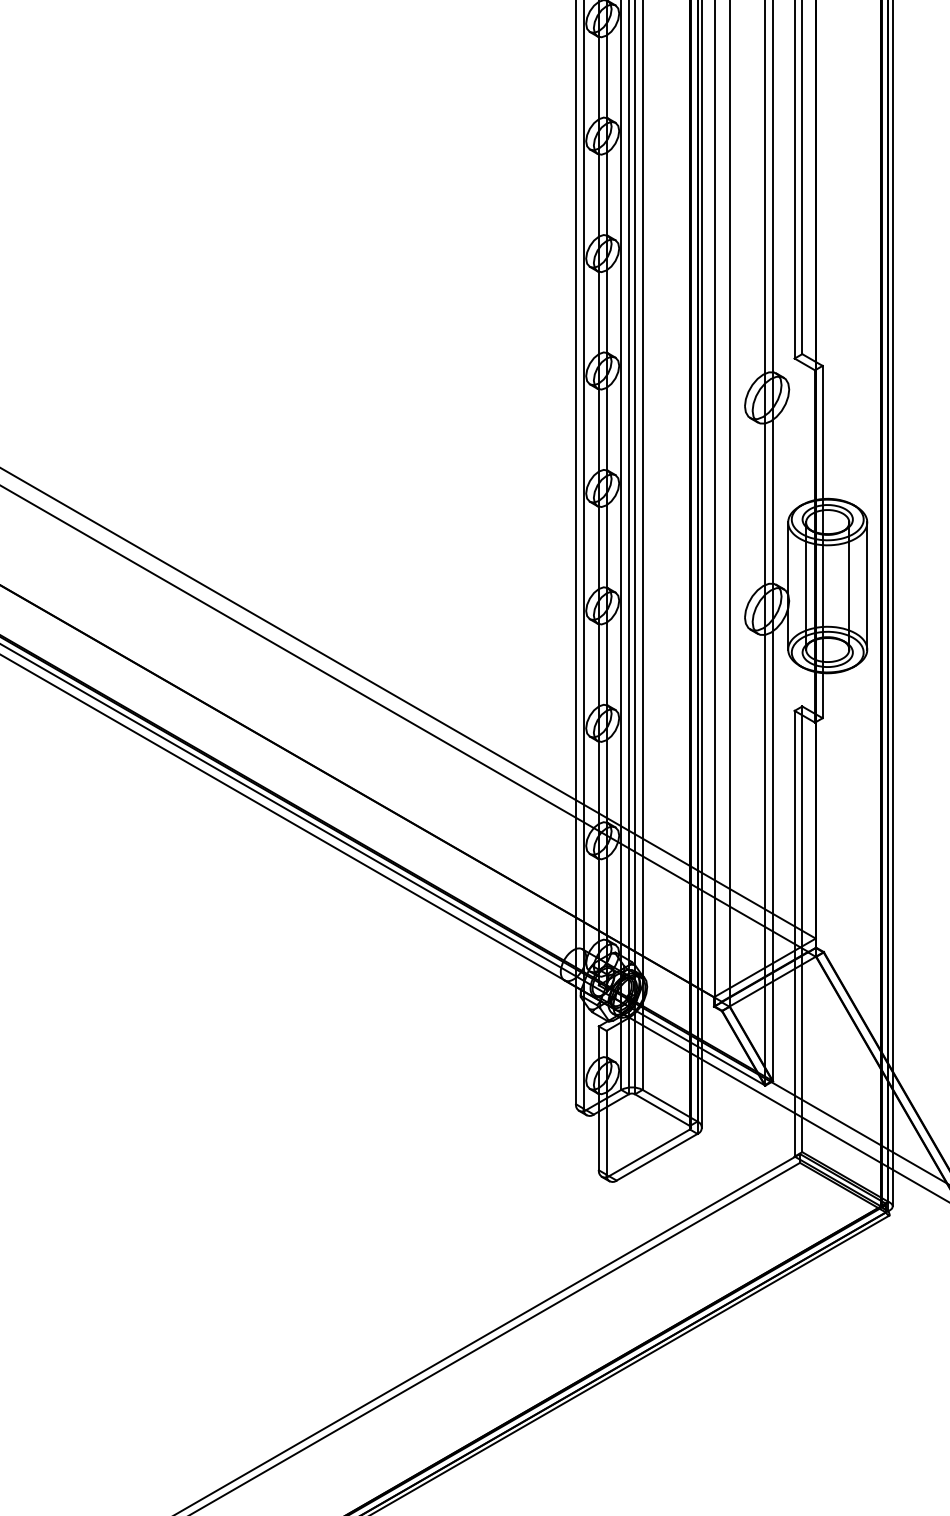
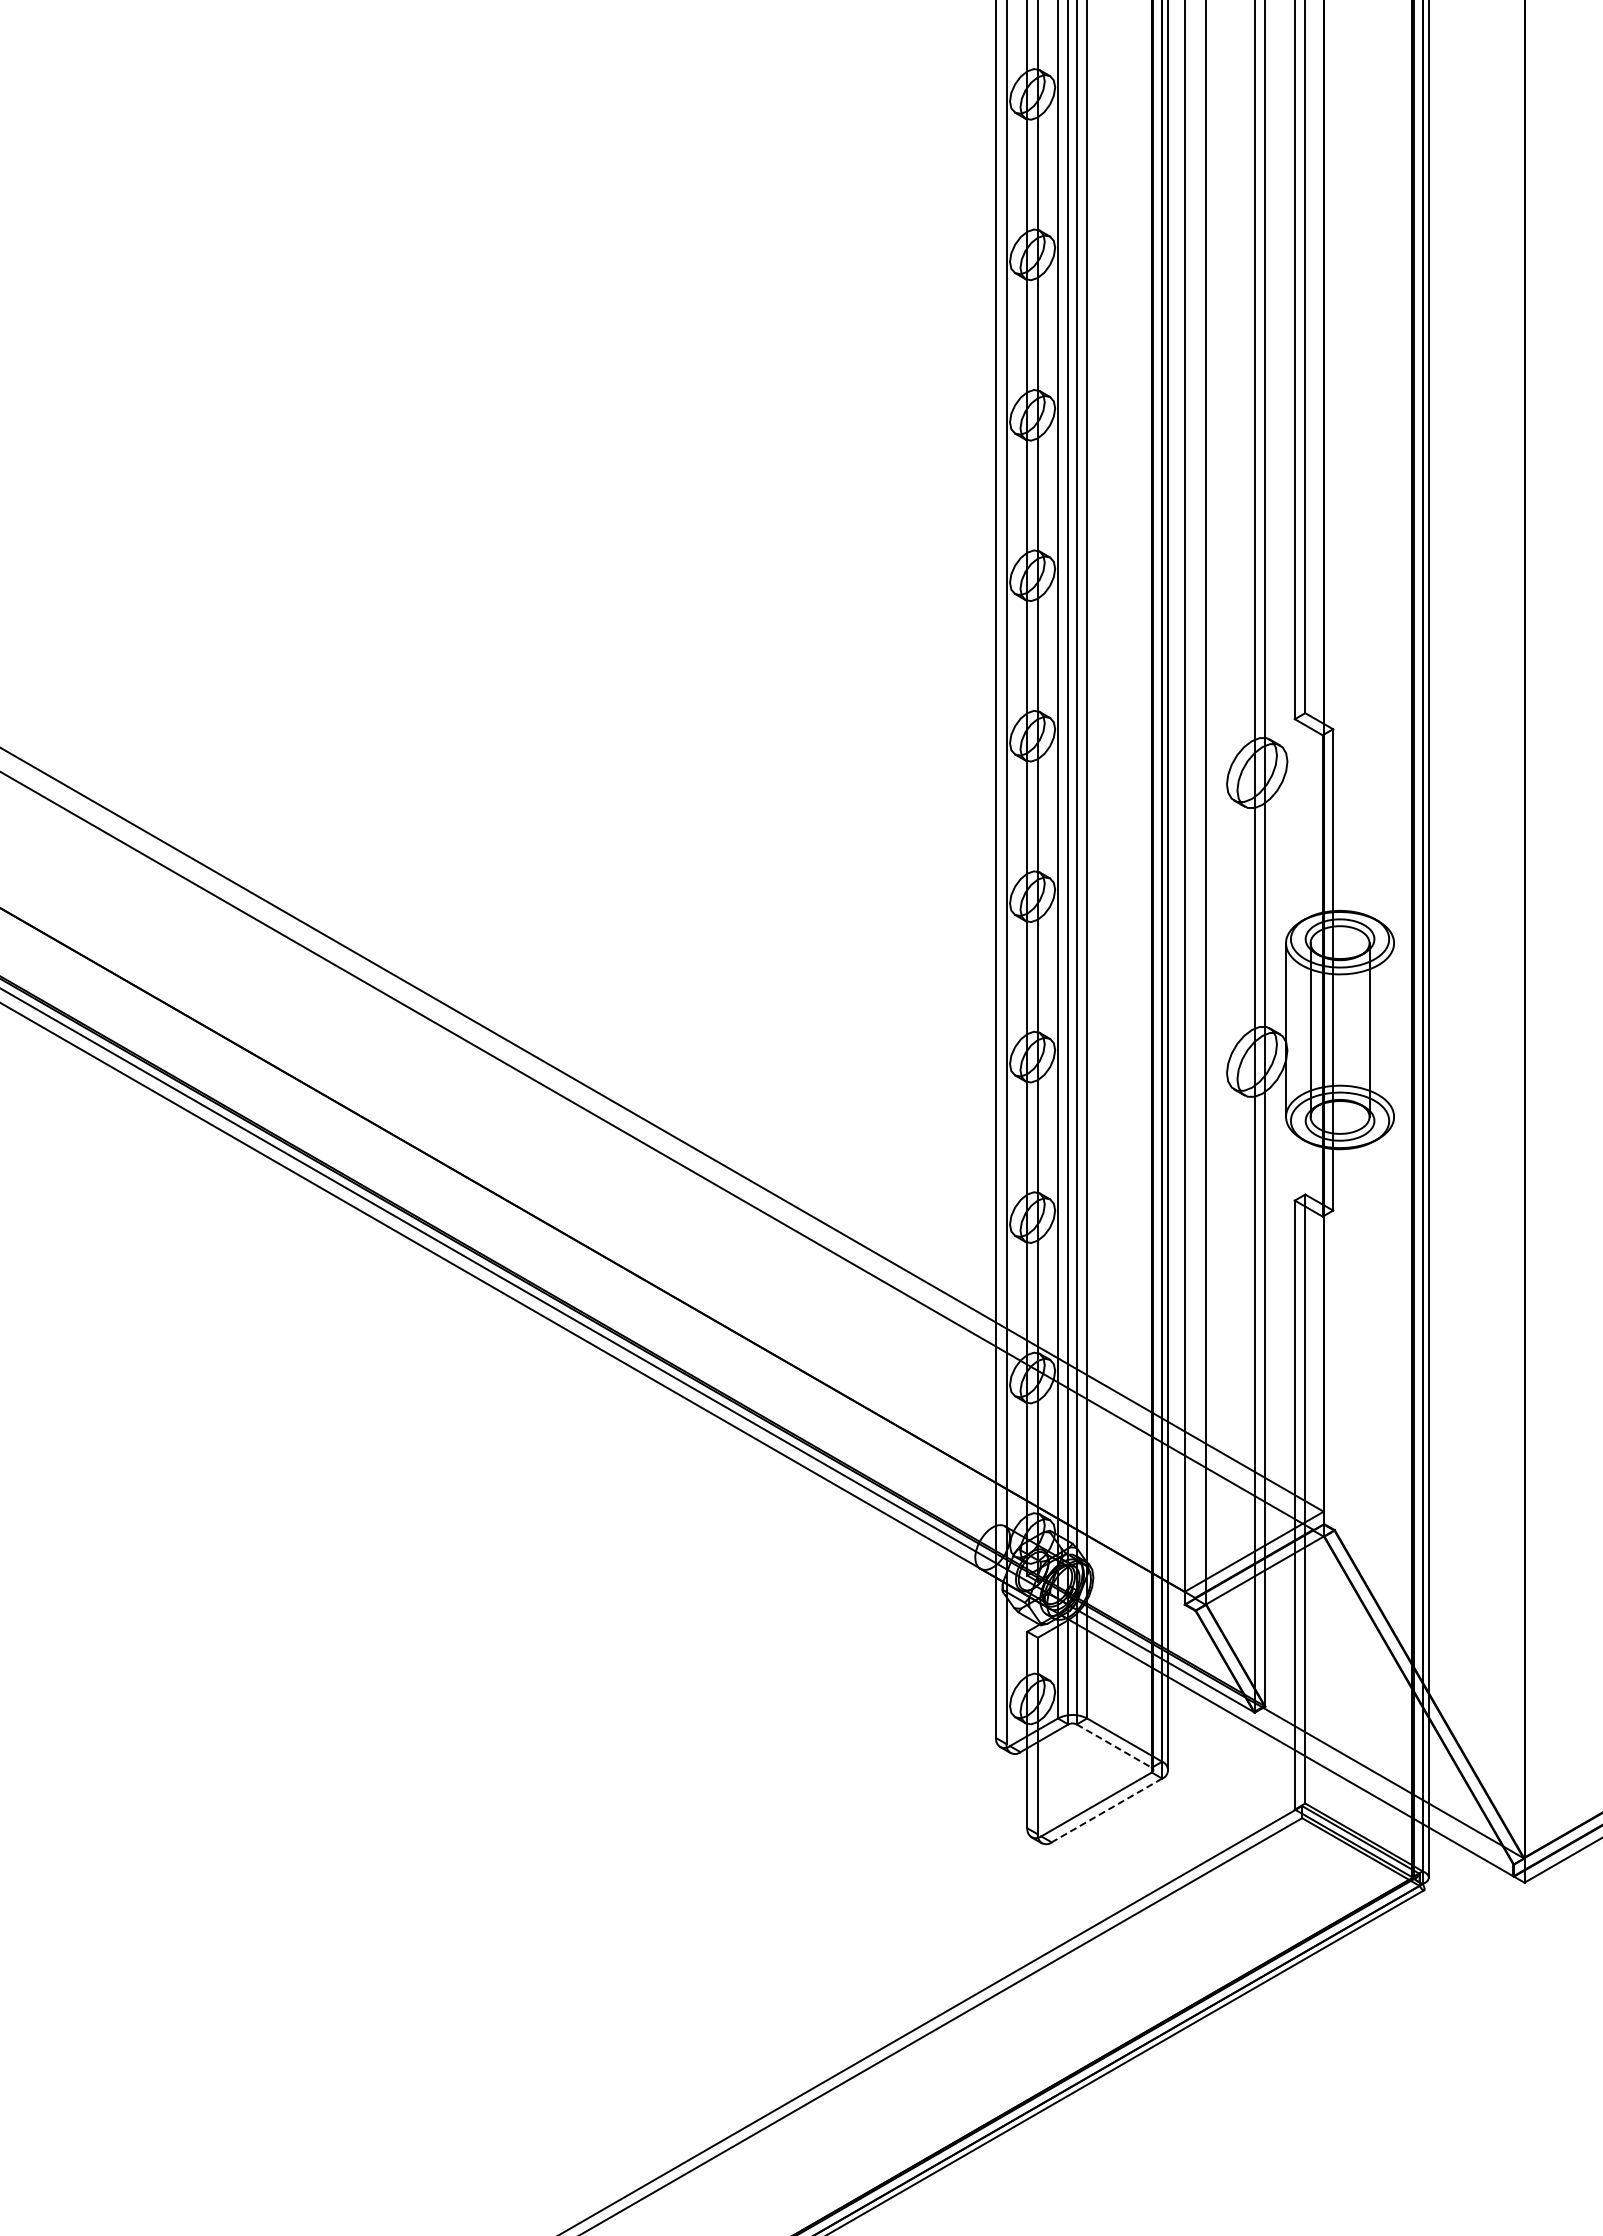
line: (867, 585) -> (1394, 1029), removed
line: (662, 1110) -> (1114, 1746), solid -> dashed
line: (656, 1157) -> (1106, 1810), solid -> dashed

